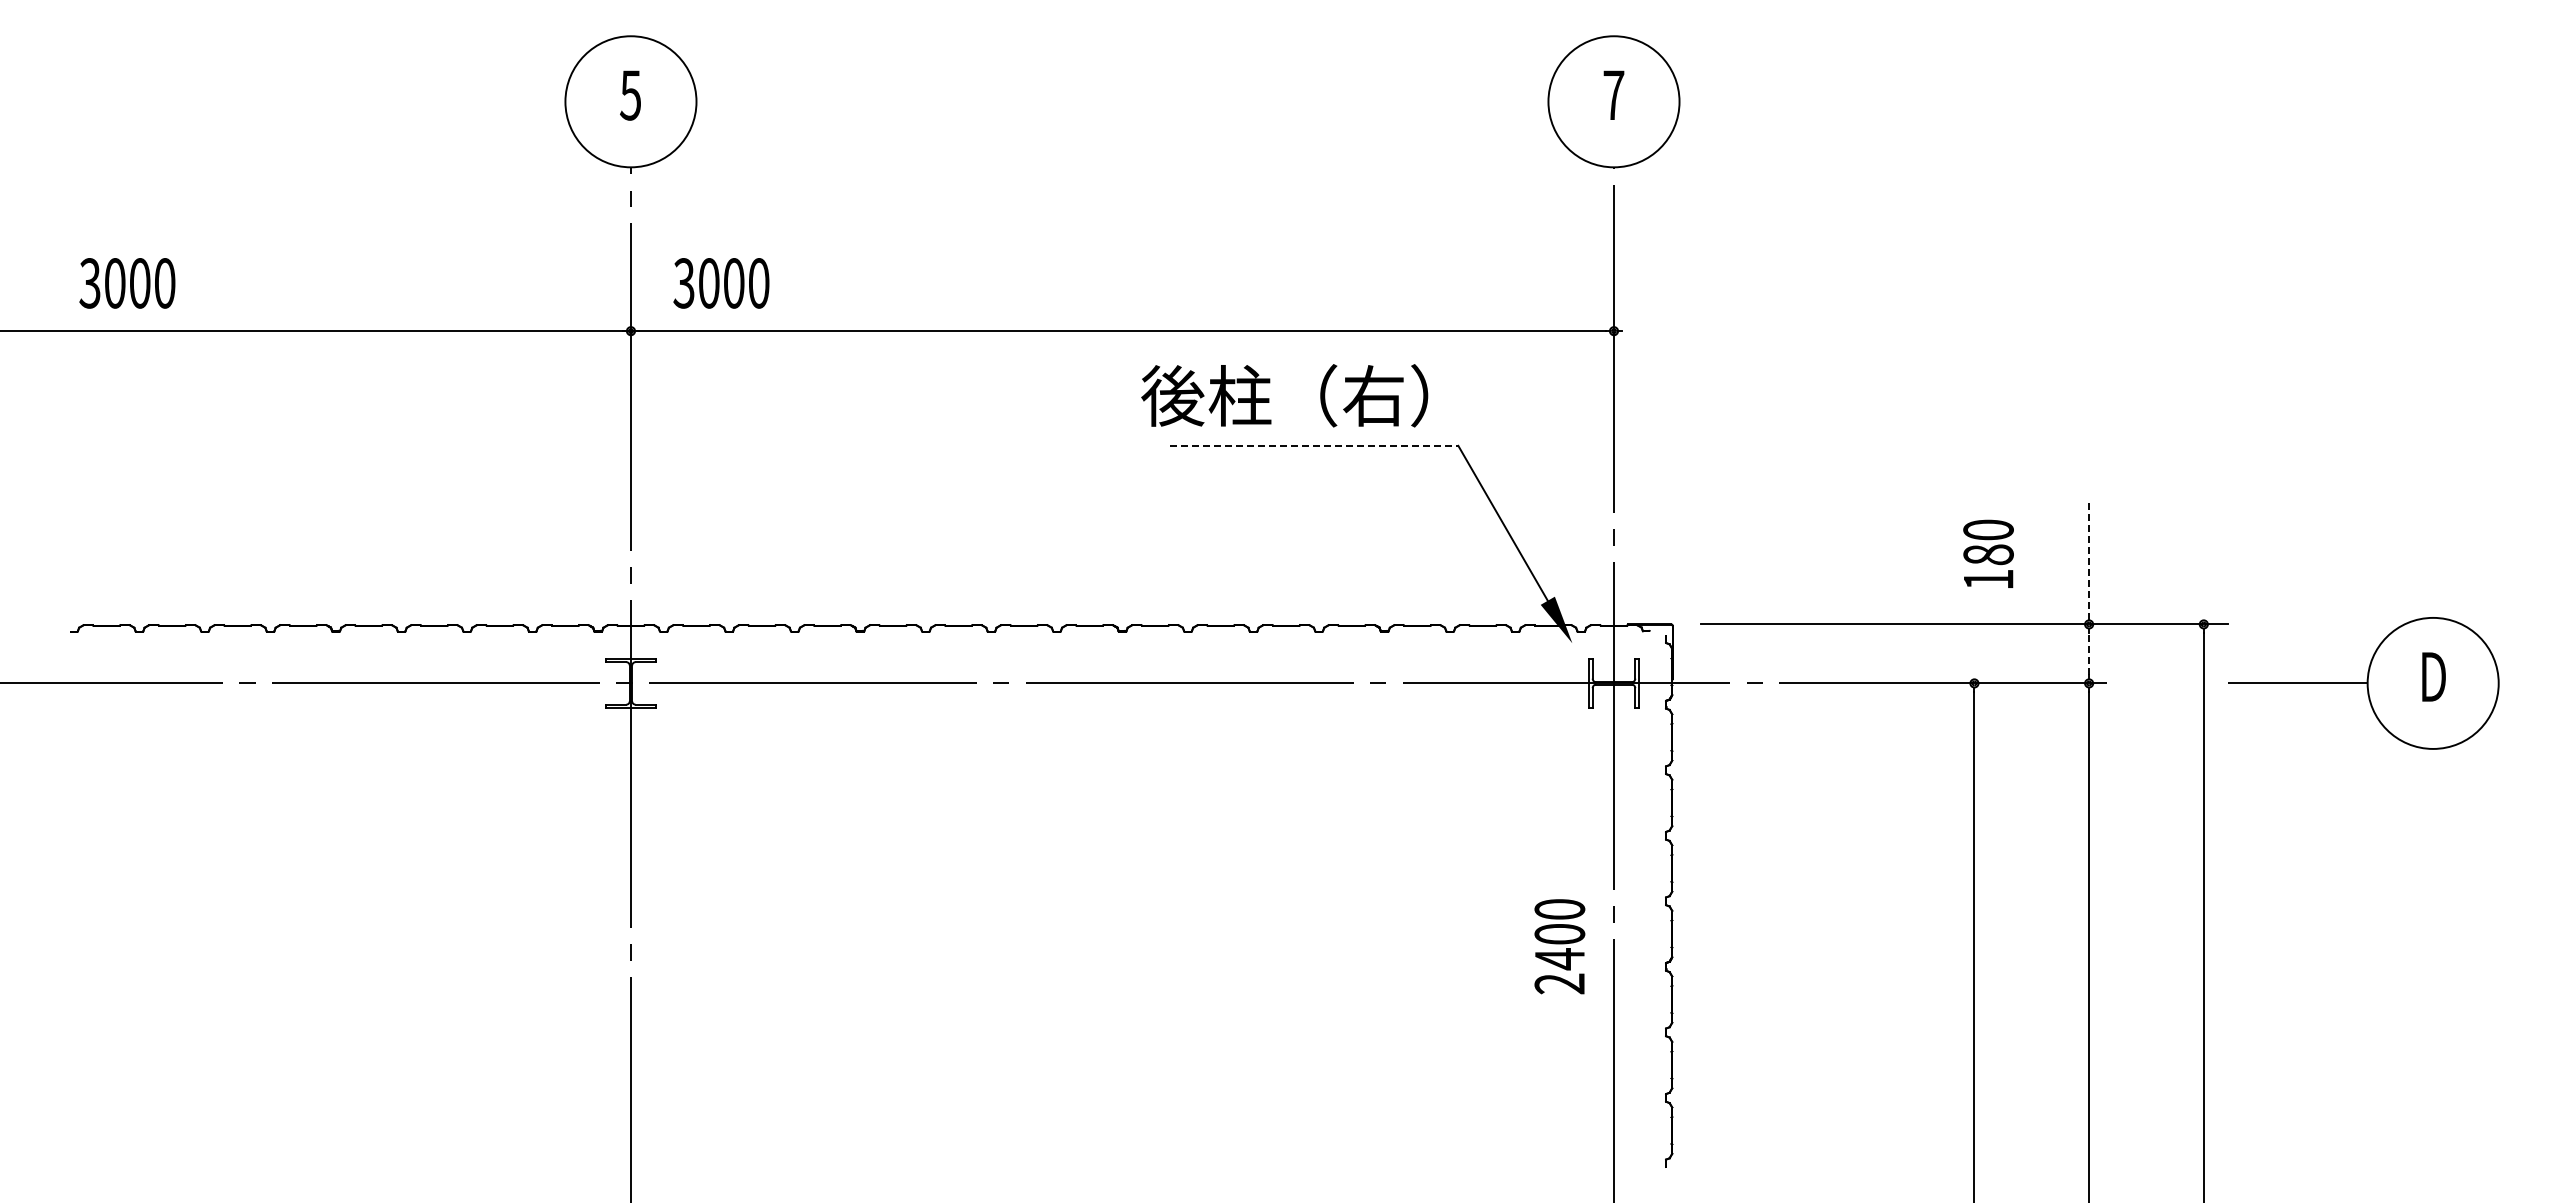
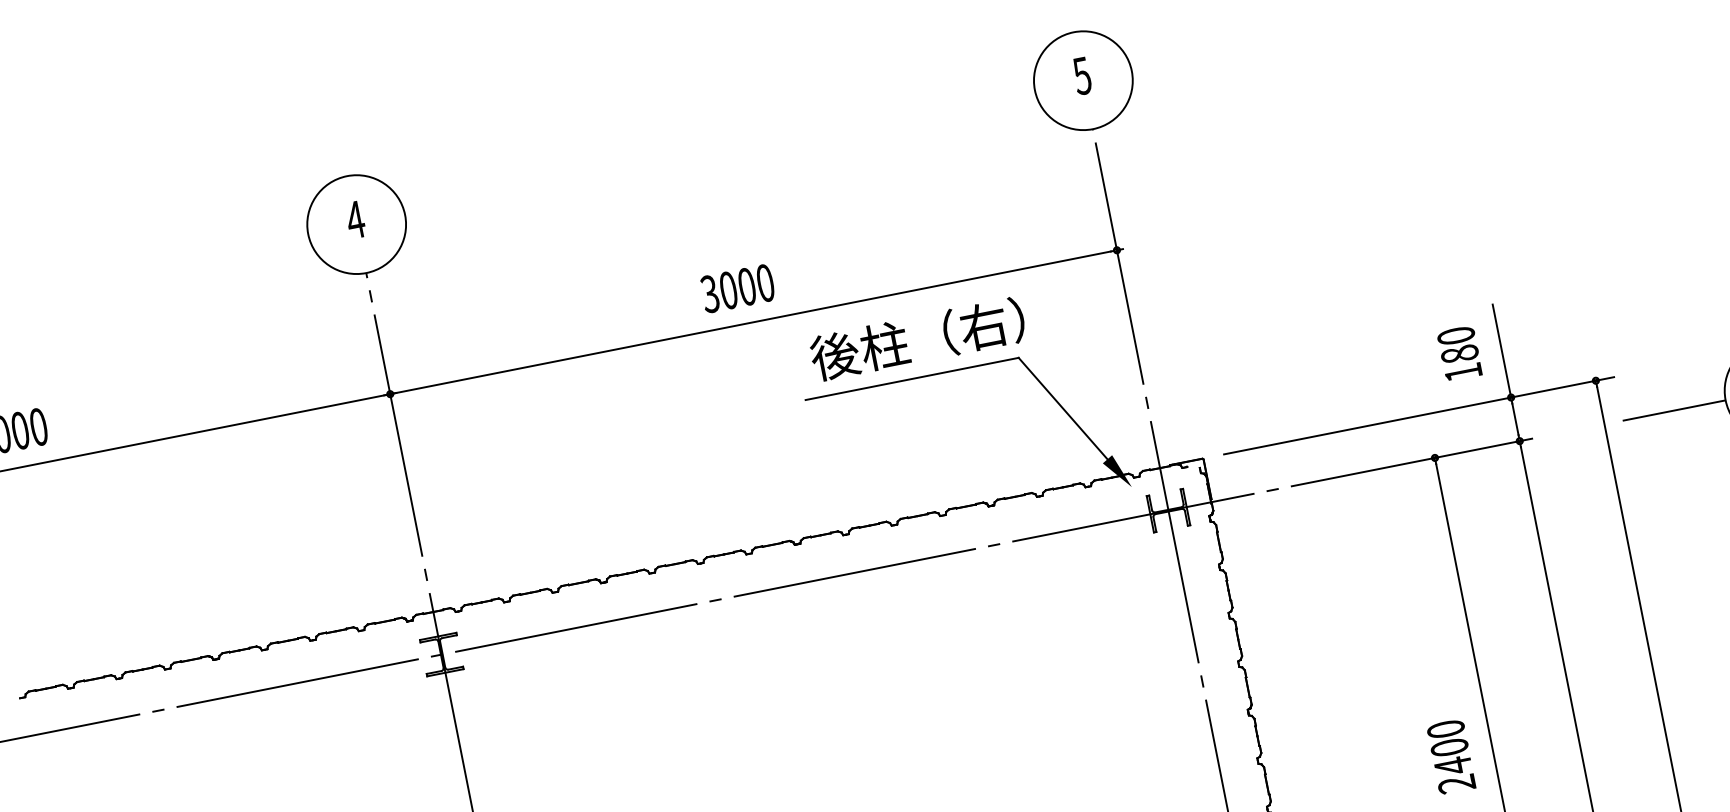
text: (630, 95) -> (355, 220), 5 -> 4
text: (1613, 95) -> (1082, 76), 7 -> 5
text: (721, 283) -> (737, 288), moved
text: (1284, 395) -> (917, 339), moved
line: (1314, 445) -> (912, 378), dashed -> solid
text: (1988, 553) -> (1459, 353), moved
line: (2089, 559) -> (1501, 349), dashed -> solid
line: (2089, 653) -> (1515, 418), dashed -> solid
text: (1559, 946) -> (1451, 756), moved

